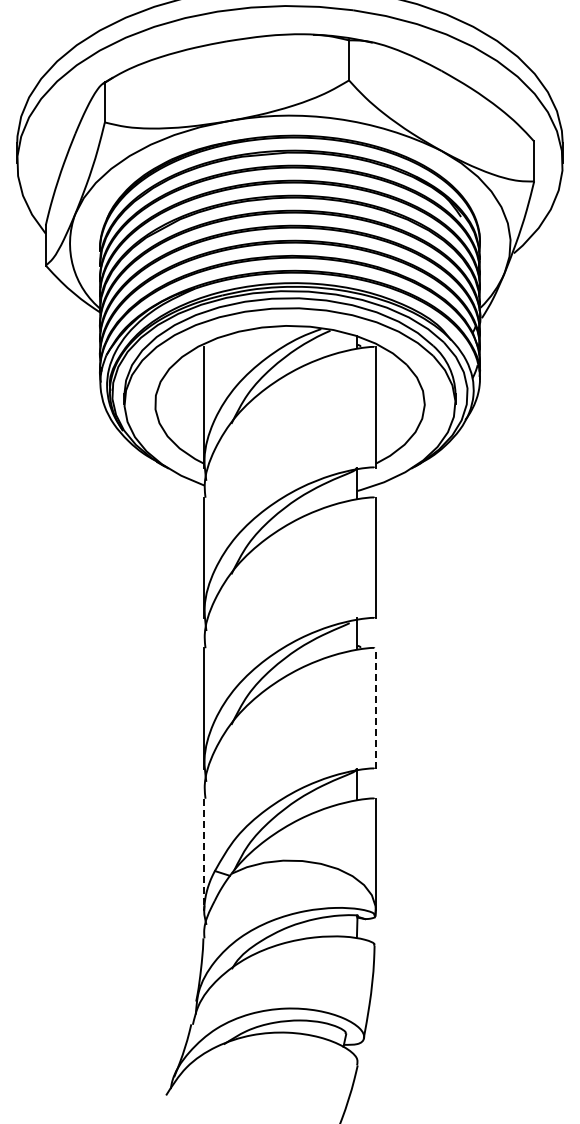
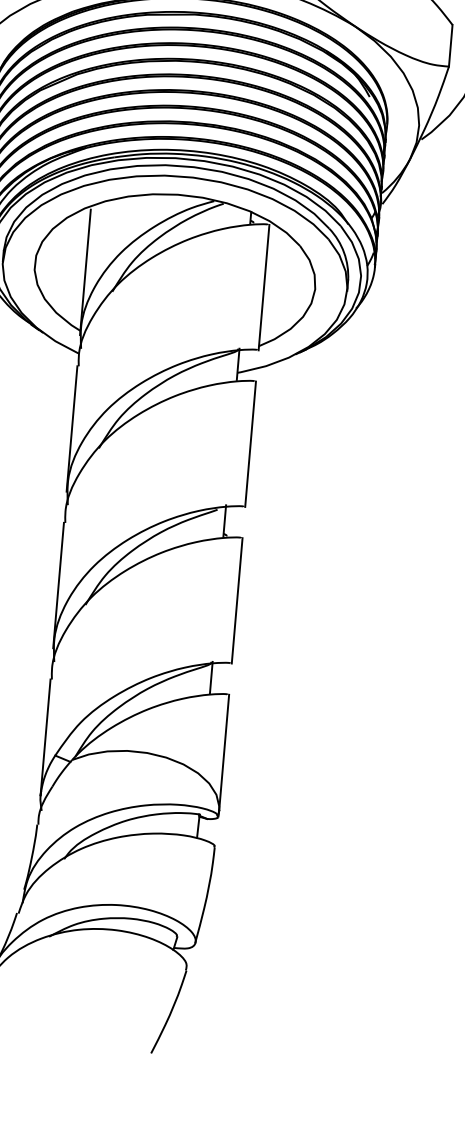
line: (375, 708) -> (236, 600), dashed -> solid
line: (204, 854) -> (45, 737), dashed -> solid

